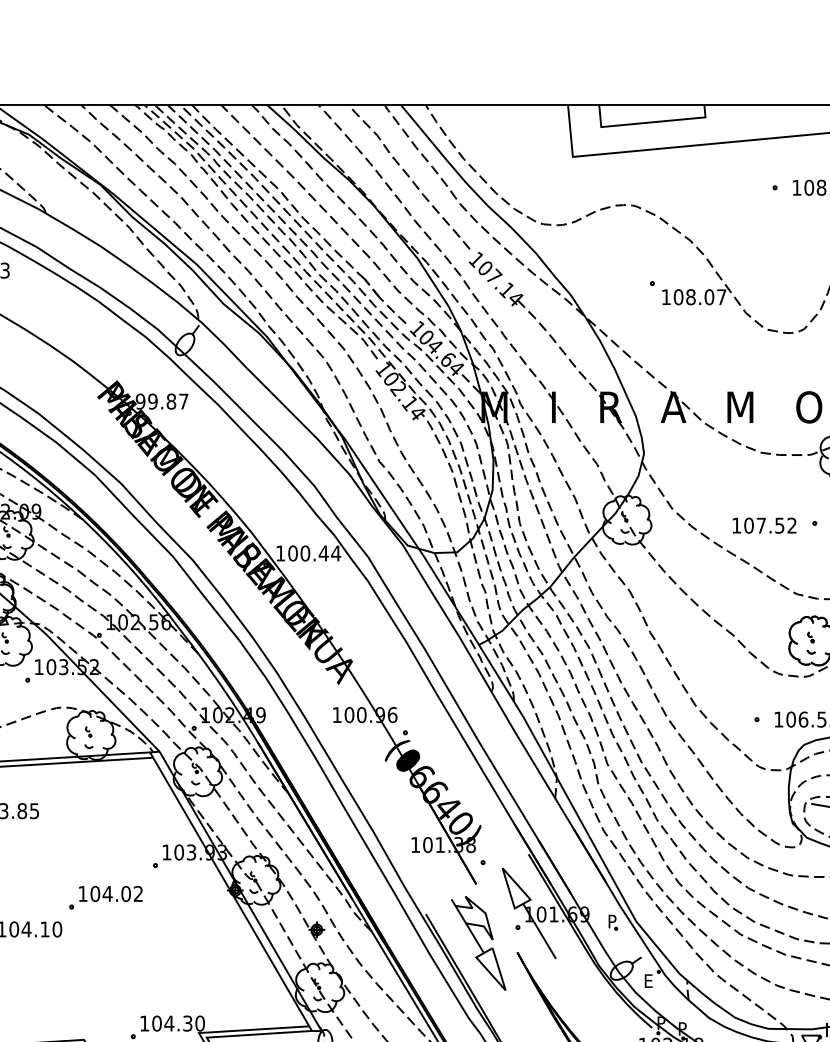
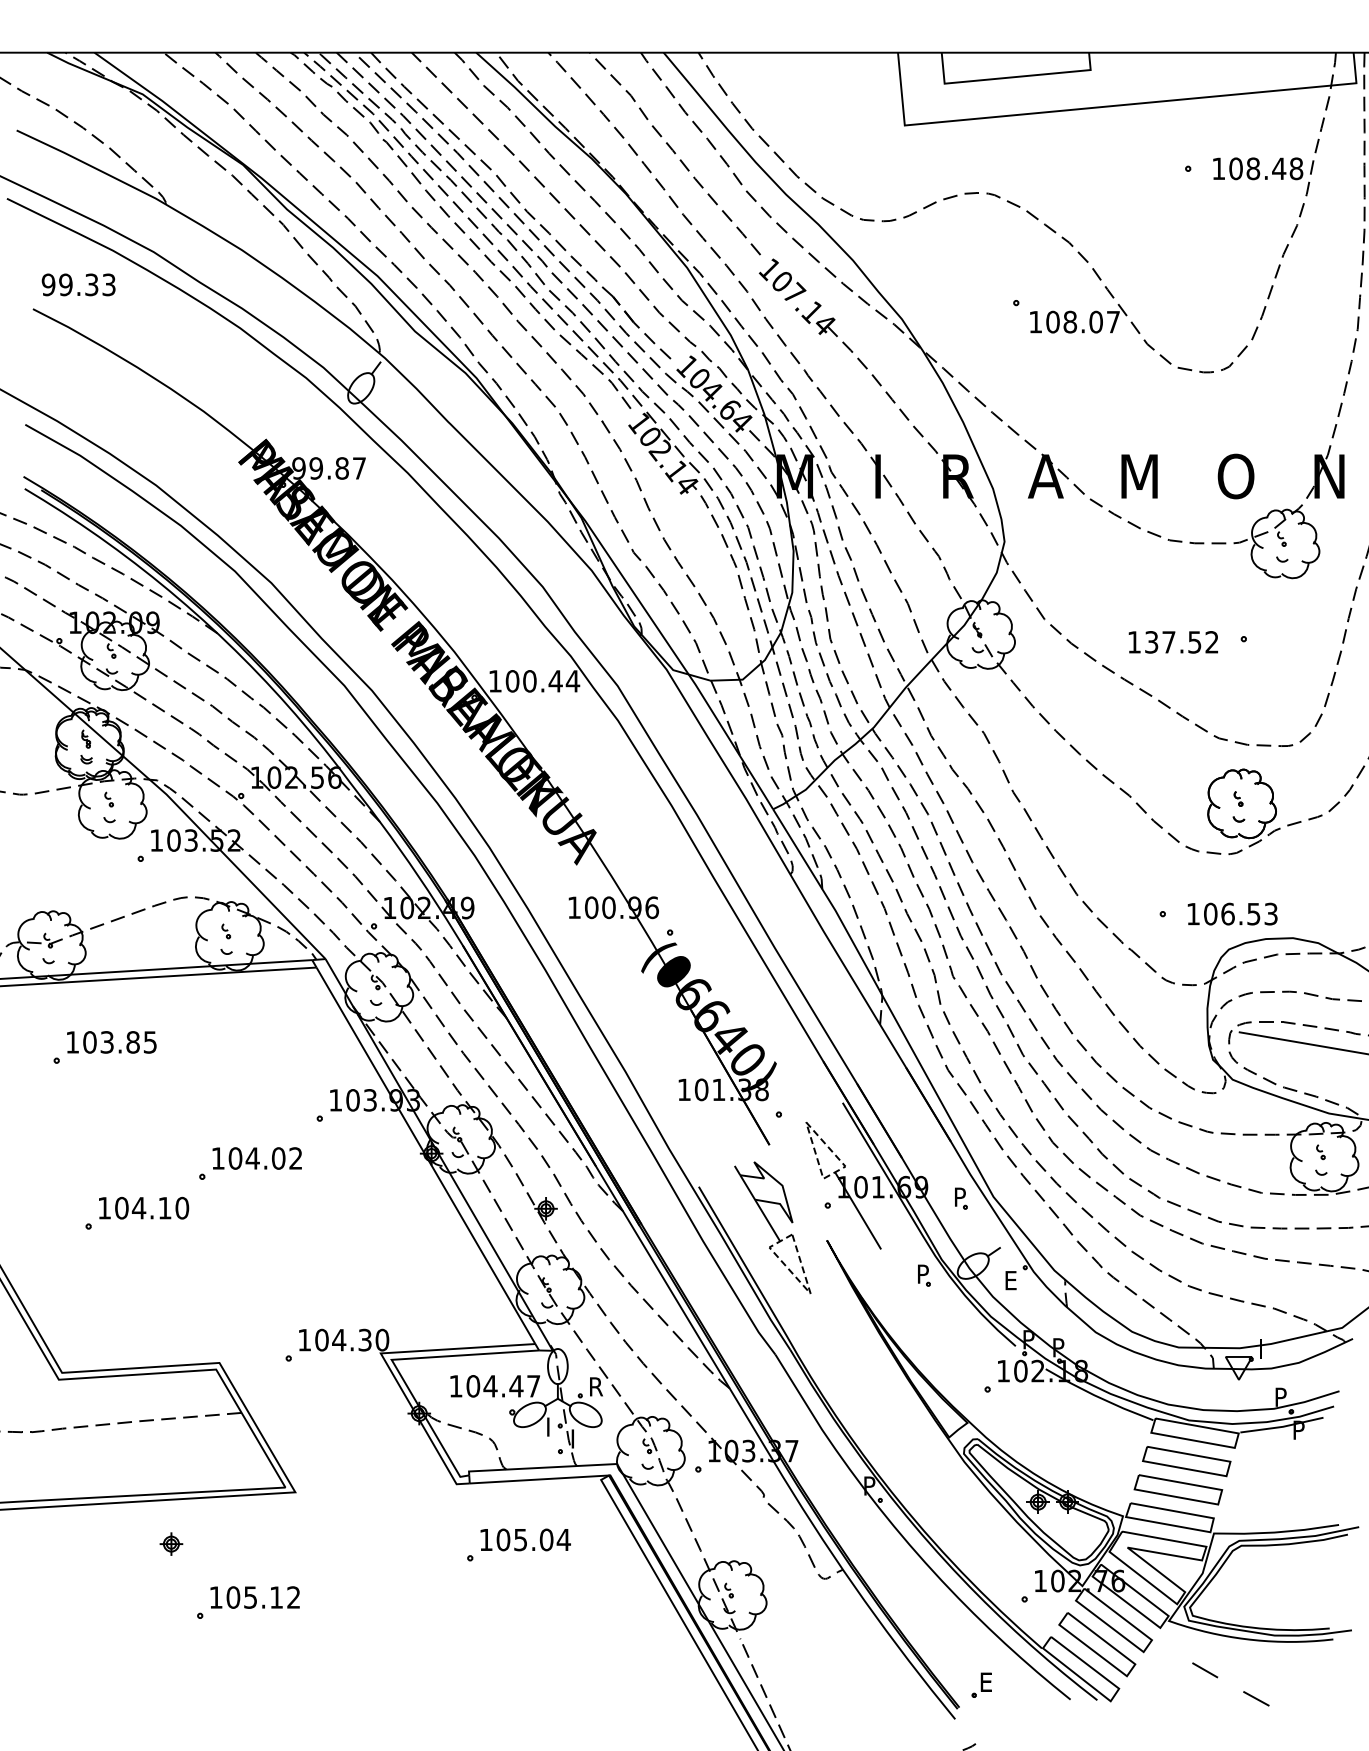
text: (748, 525) -> (1151, 642), 107.52 -> 137.52
line: (522, 903) -> (834, 1172), solid -> dashed
part: (586, 977) -> (924, 1275), added
line: (499, 983) -> (802, 1284), solid -> dashed

